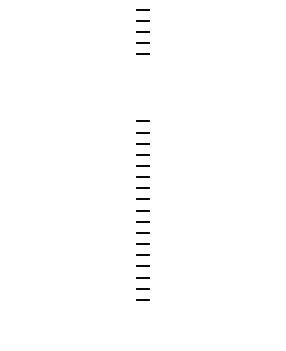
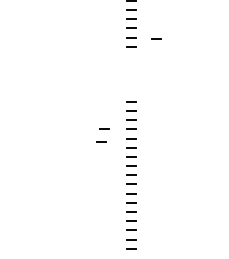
line: (173, 44) -> (156, 38), added
line: (110, 154) -> (104, 129), added
line: (106, 169) -> (101, 141), added

